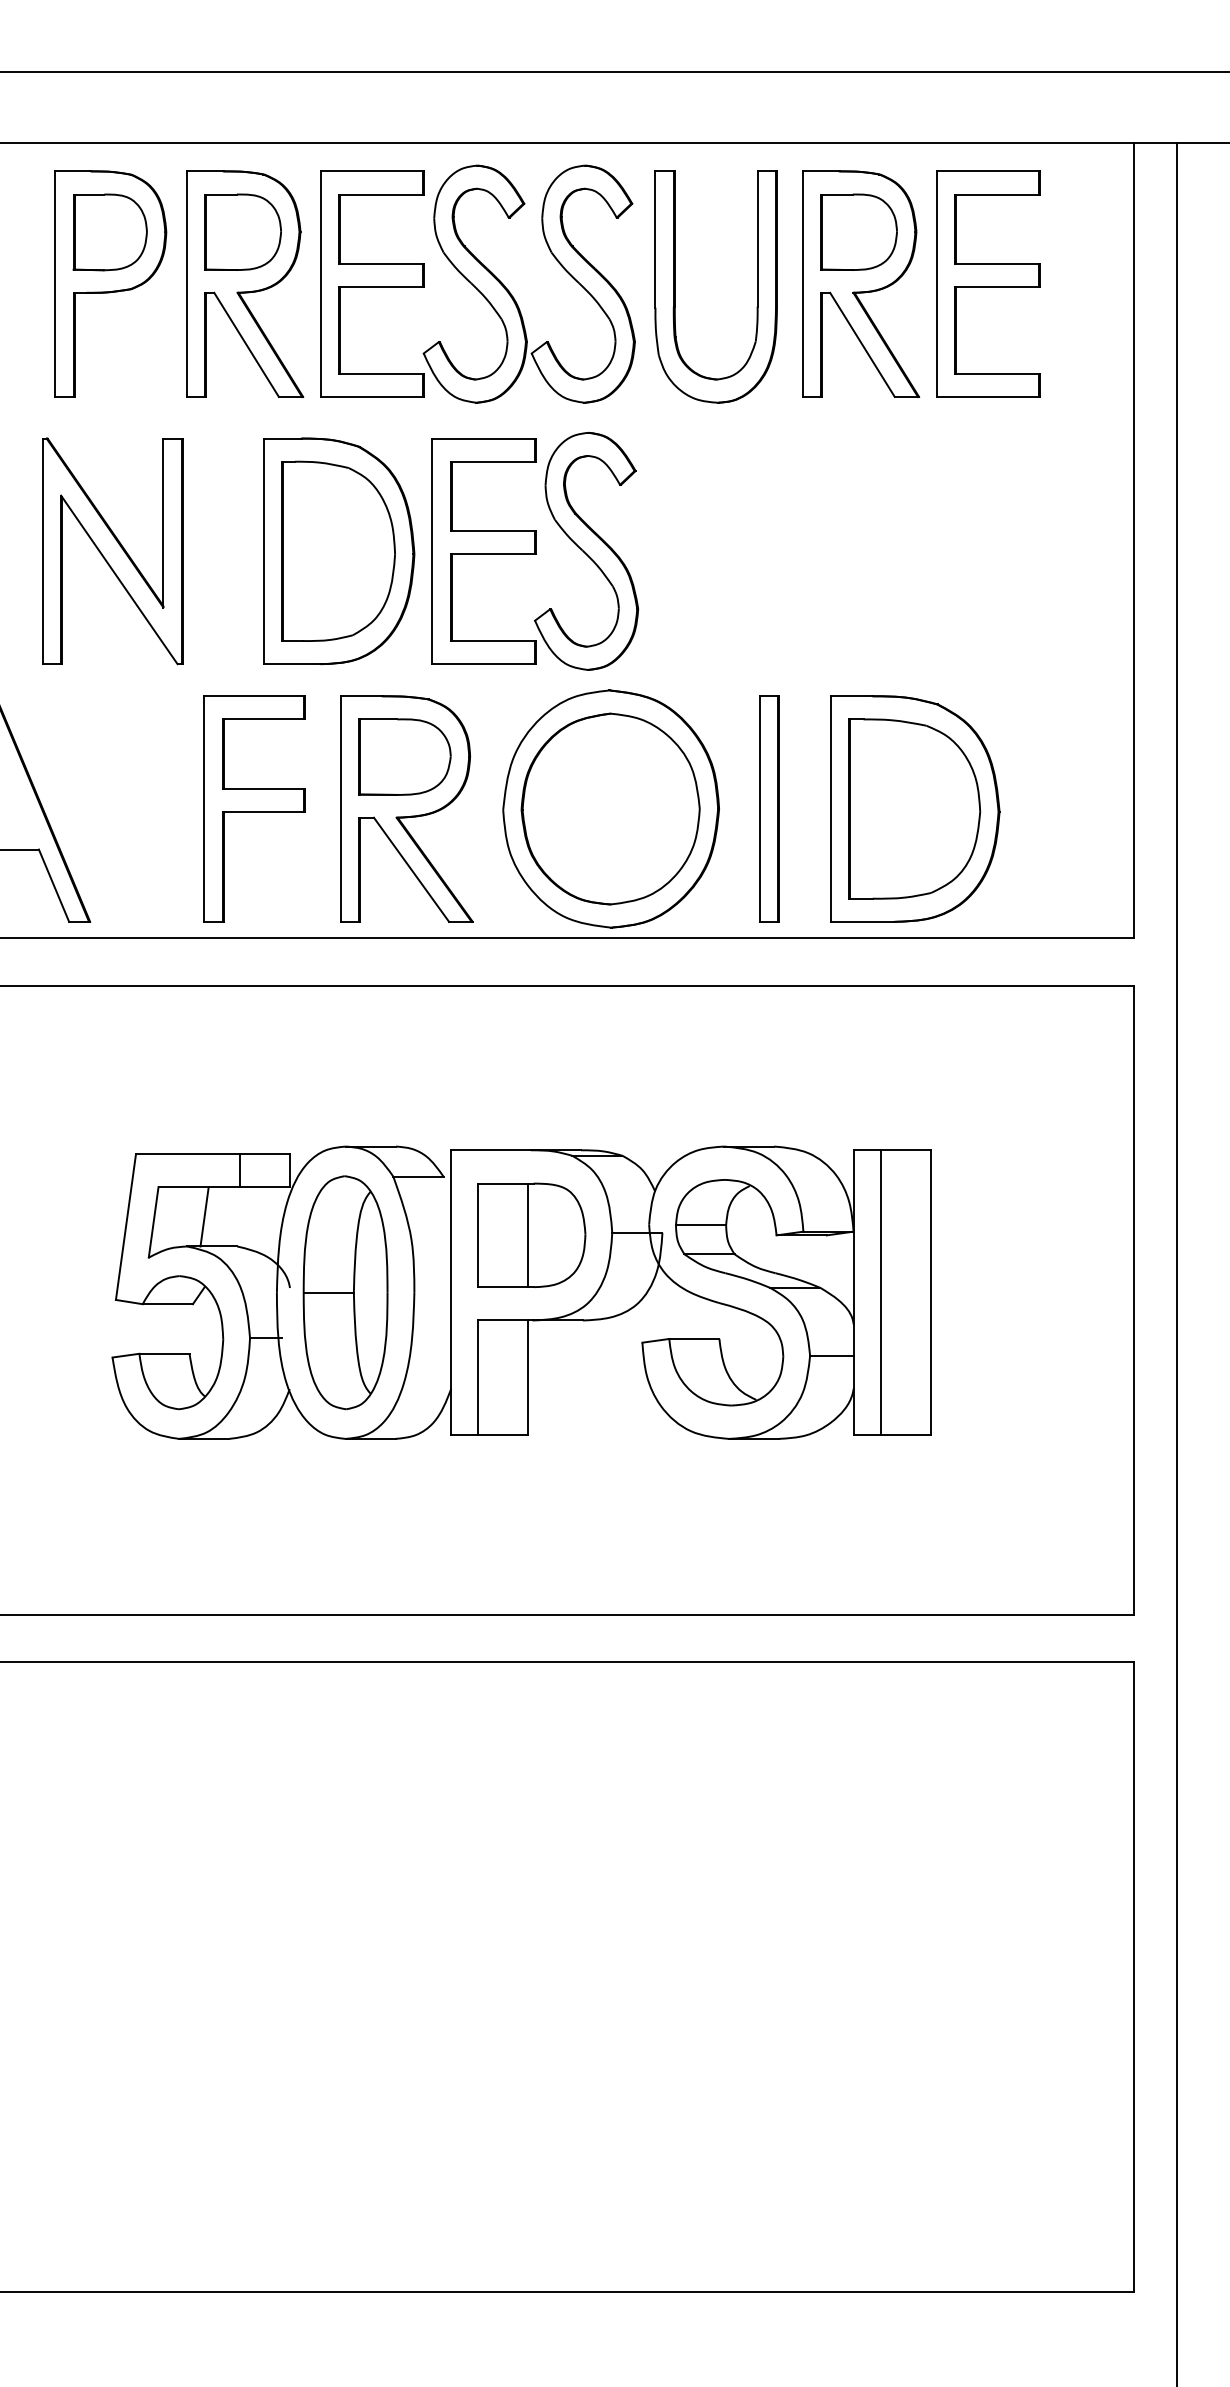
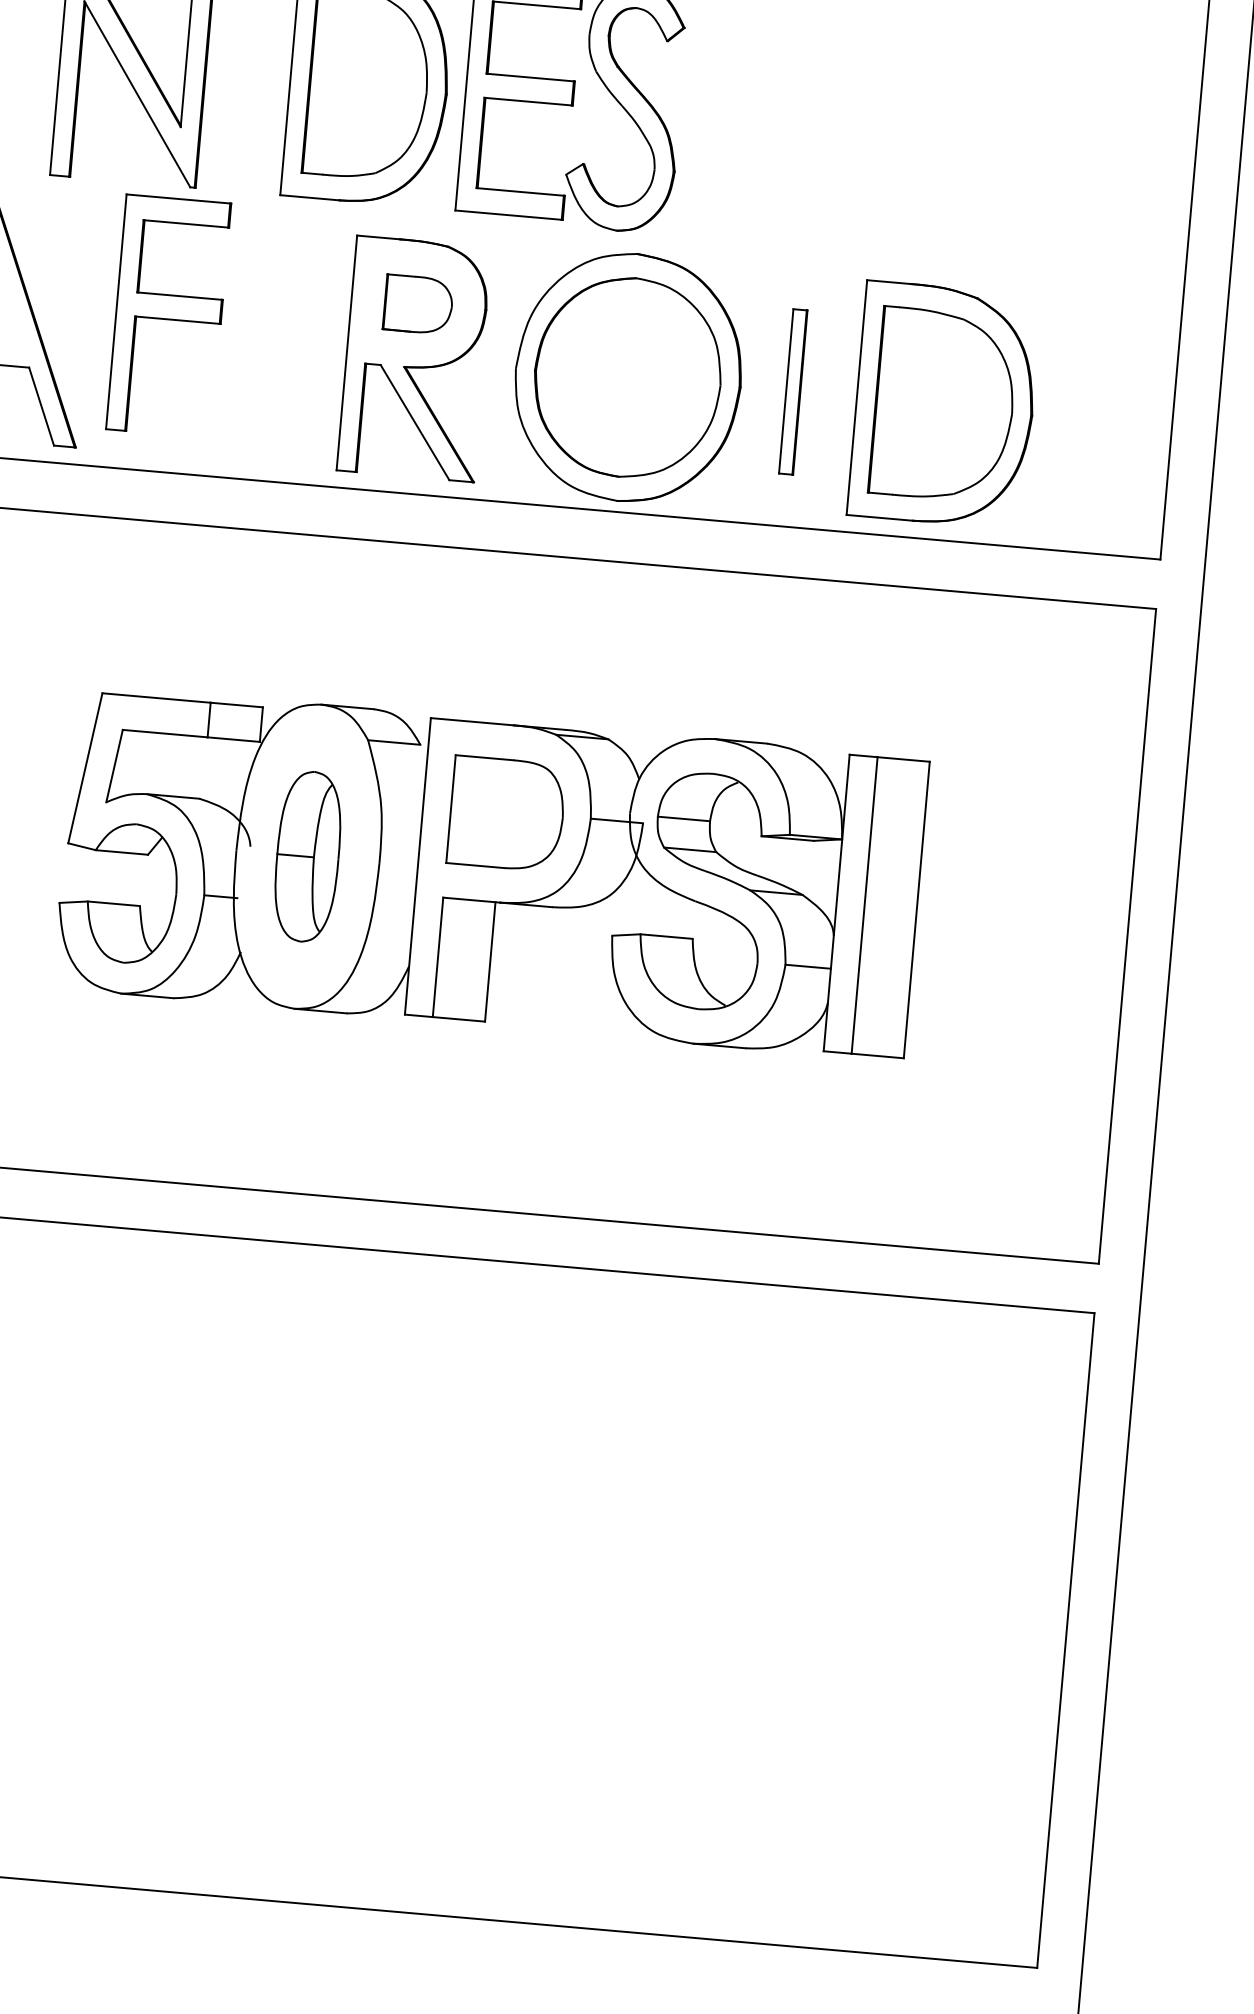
part: (404, 756) -> (418, 304), size x0.7
part: (254, 808) -> (168, 315), moved
part: (769, 808) -> (793, 391), size x0.7
line: (204, 1216) -> (168, 764), removed
line: (528, 1235) -> (503, 813), removed
part: (345, 1292) -> (307, 856), size x0.7

